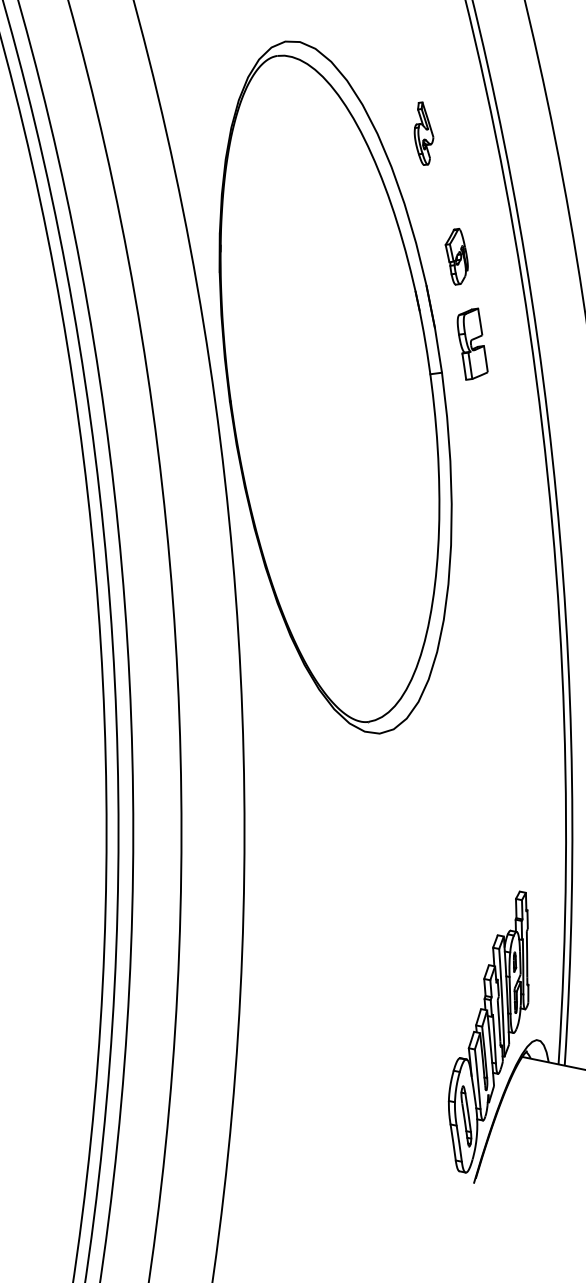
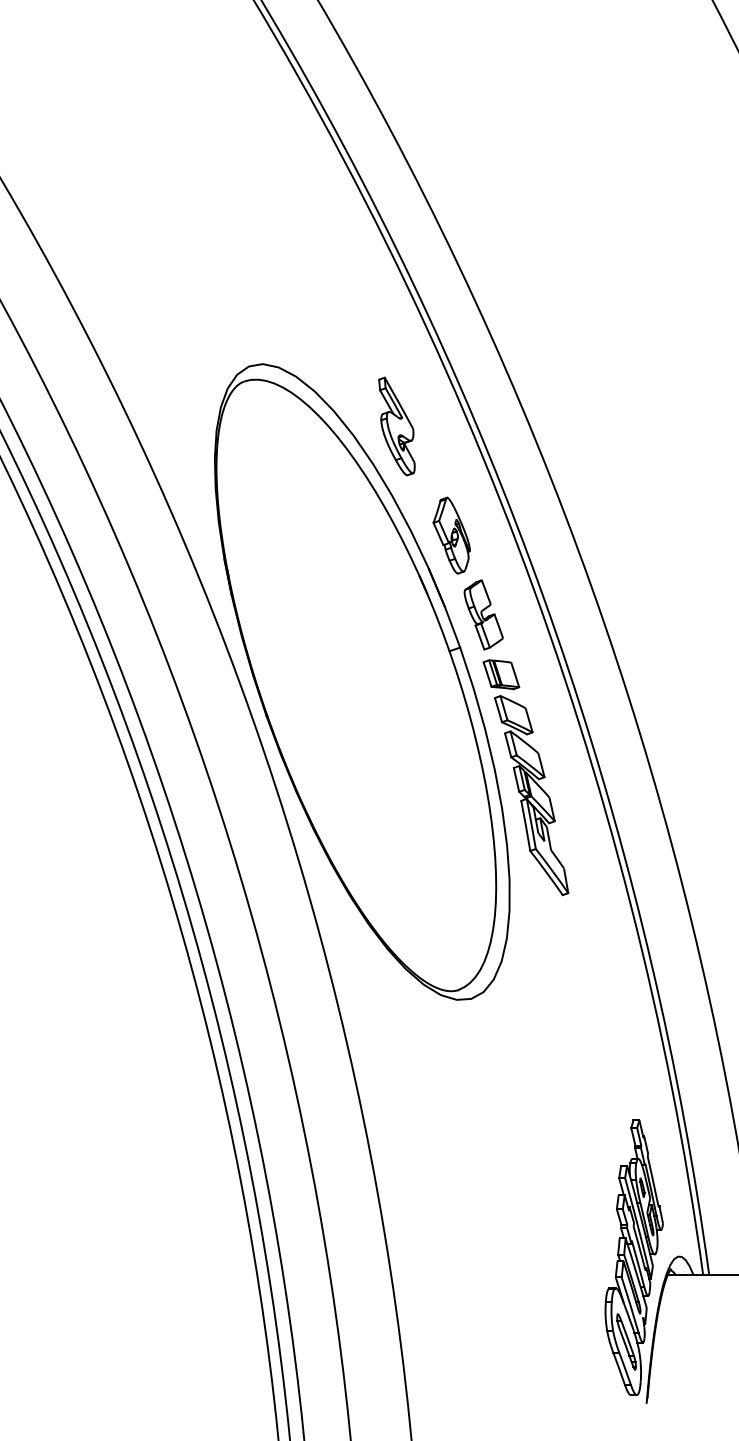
part: (423, 133) -> (396, 426), size x1.67
part: (456, 256) -> (451, 535), size x1.43
part: (481, 519) -> (525, 777), added

